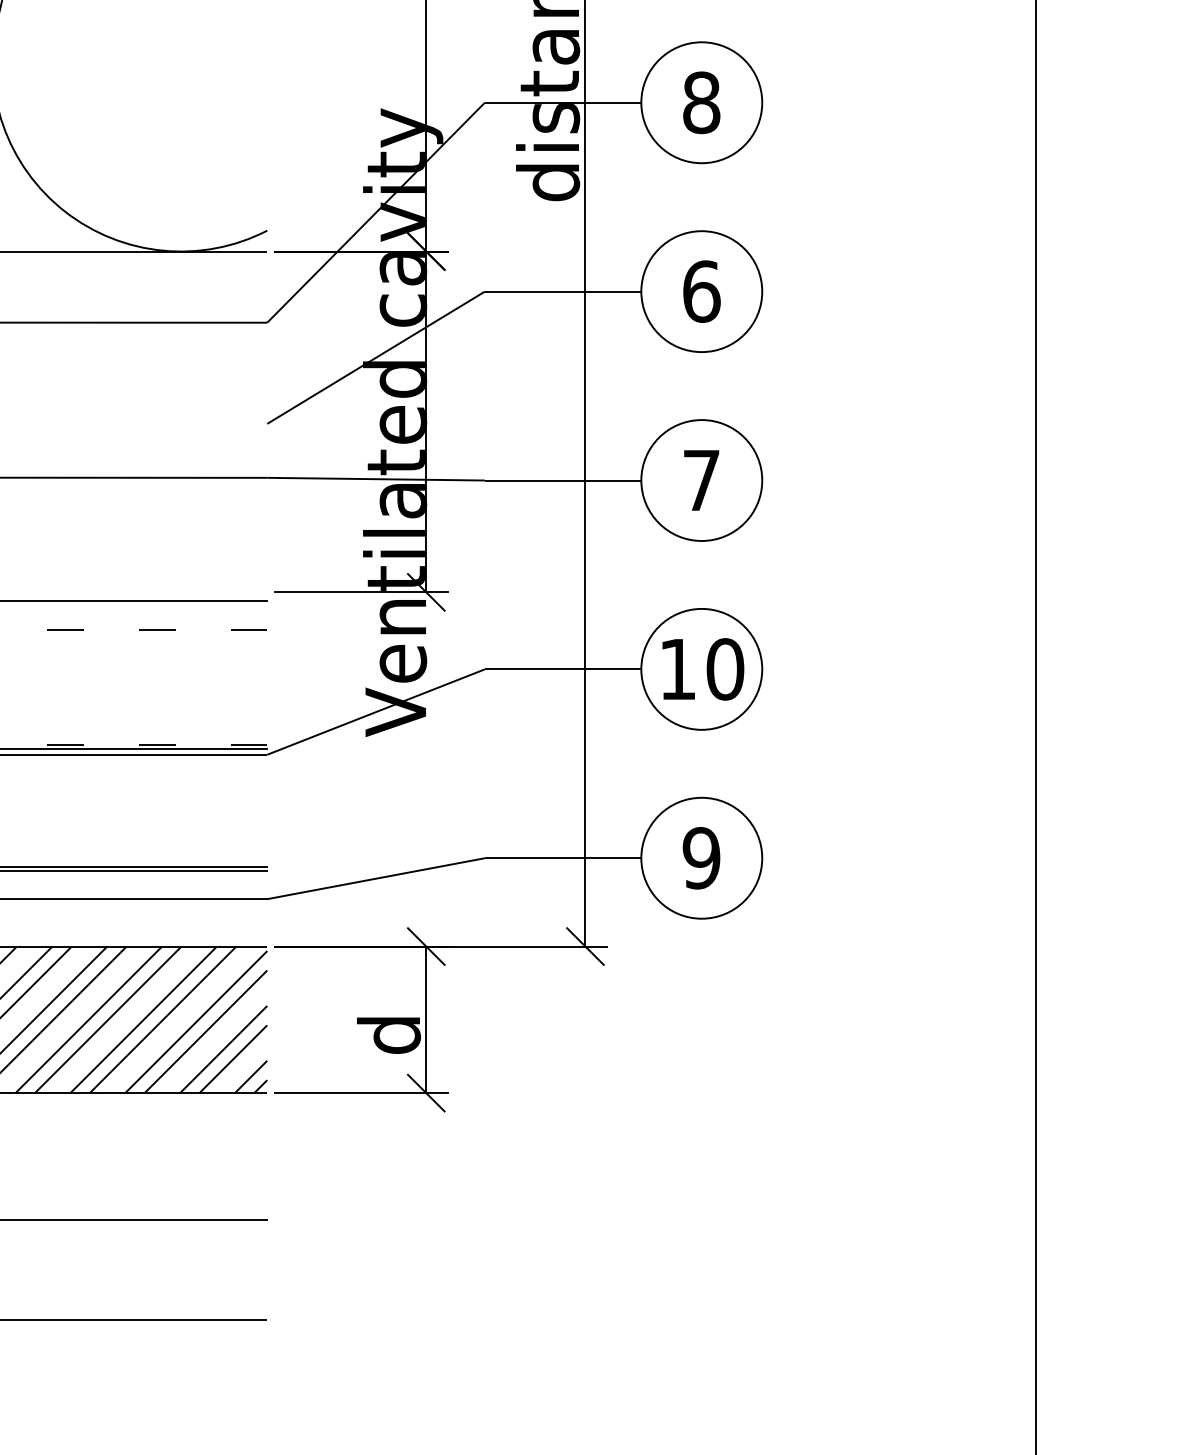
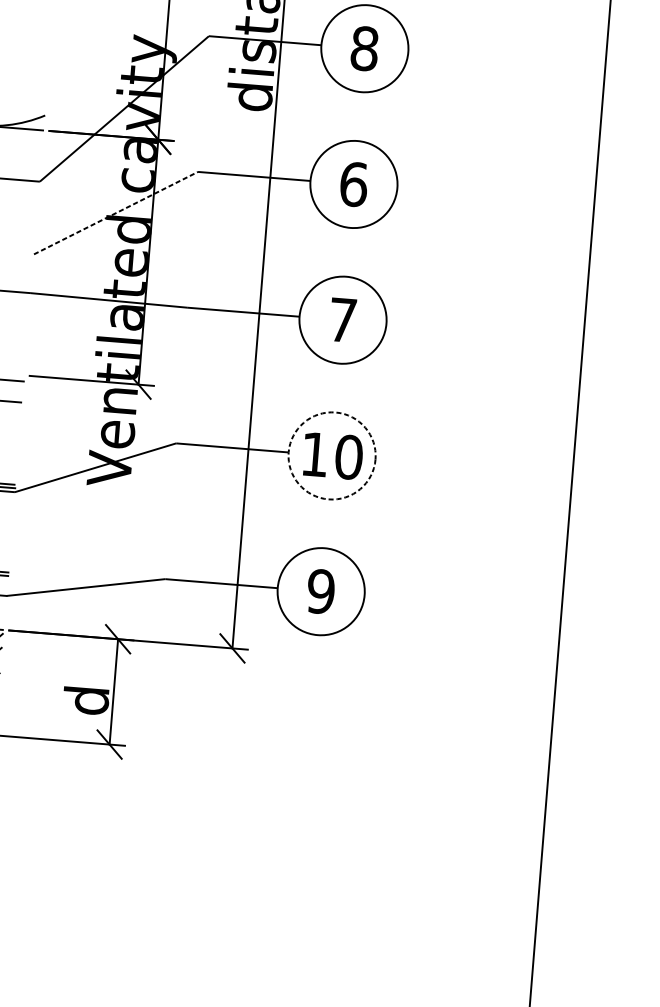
line: (376, 357) -> (116, 212), solid -> dashed
circle: (701, 668) -> (331, 455), solid -> dashed

